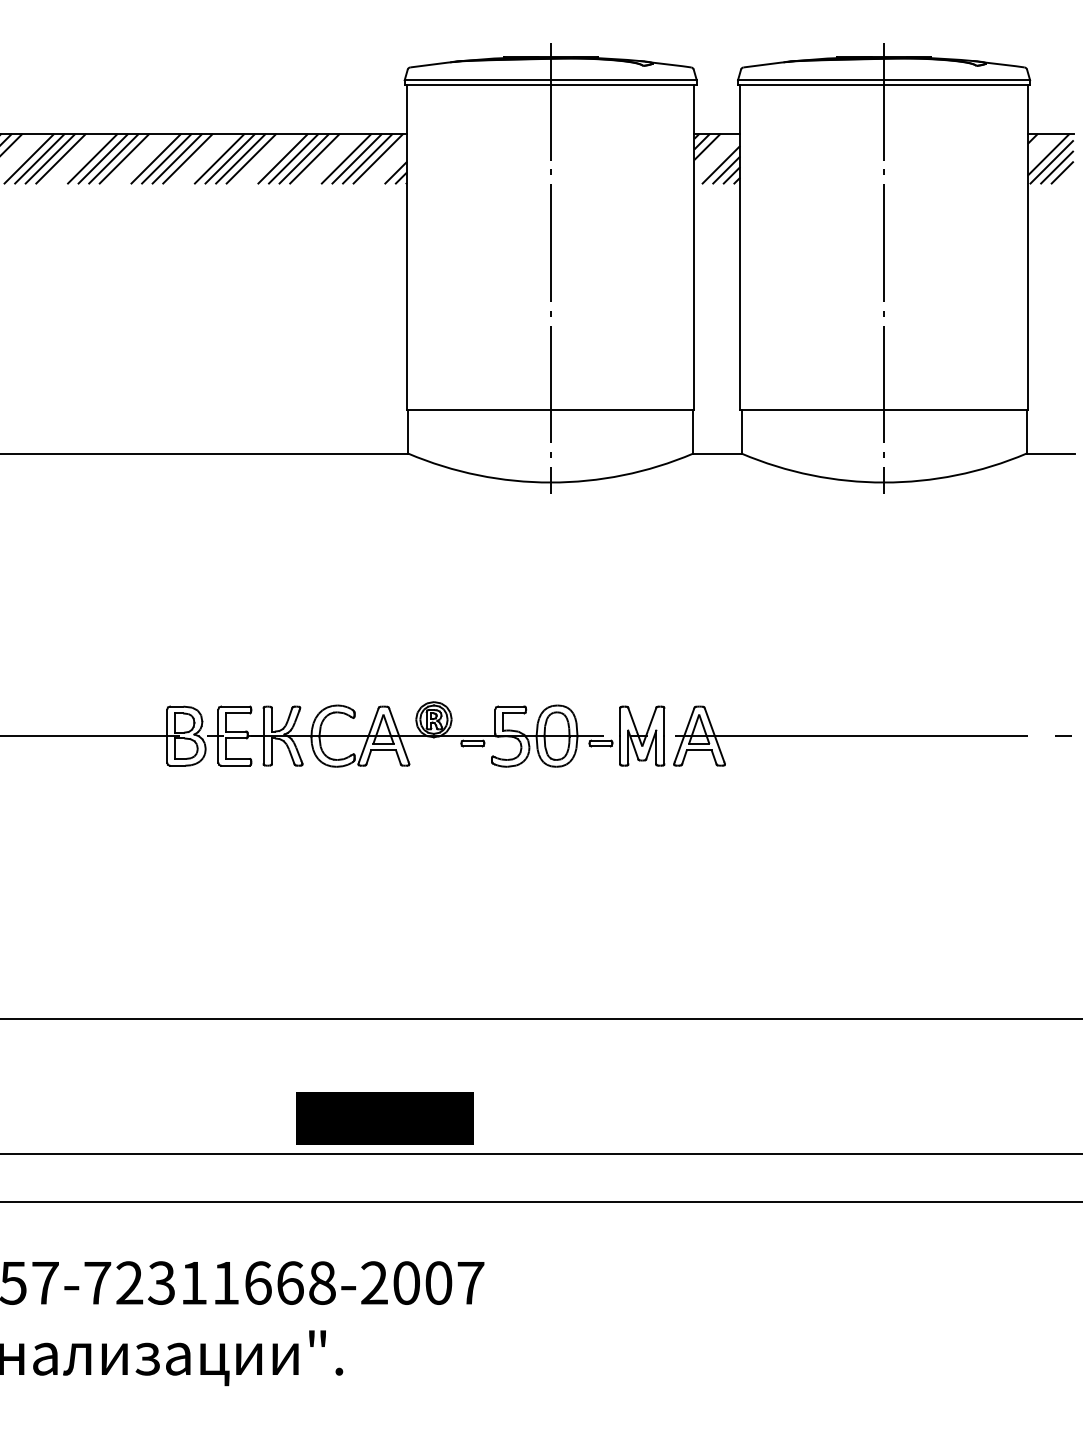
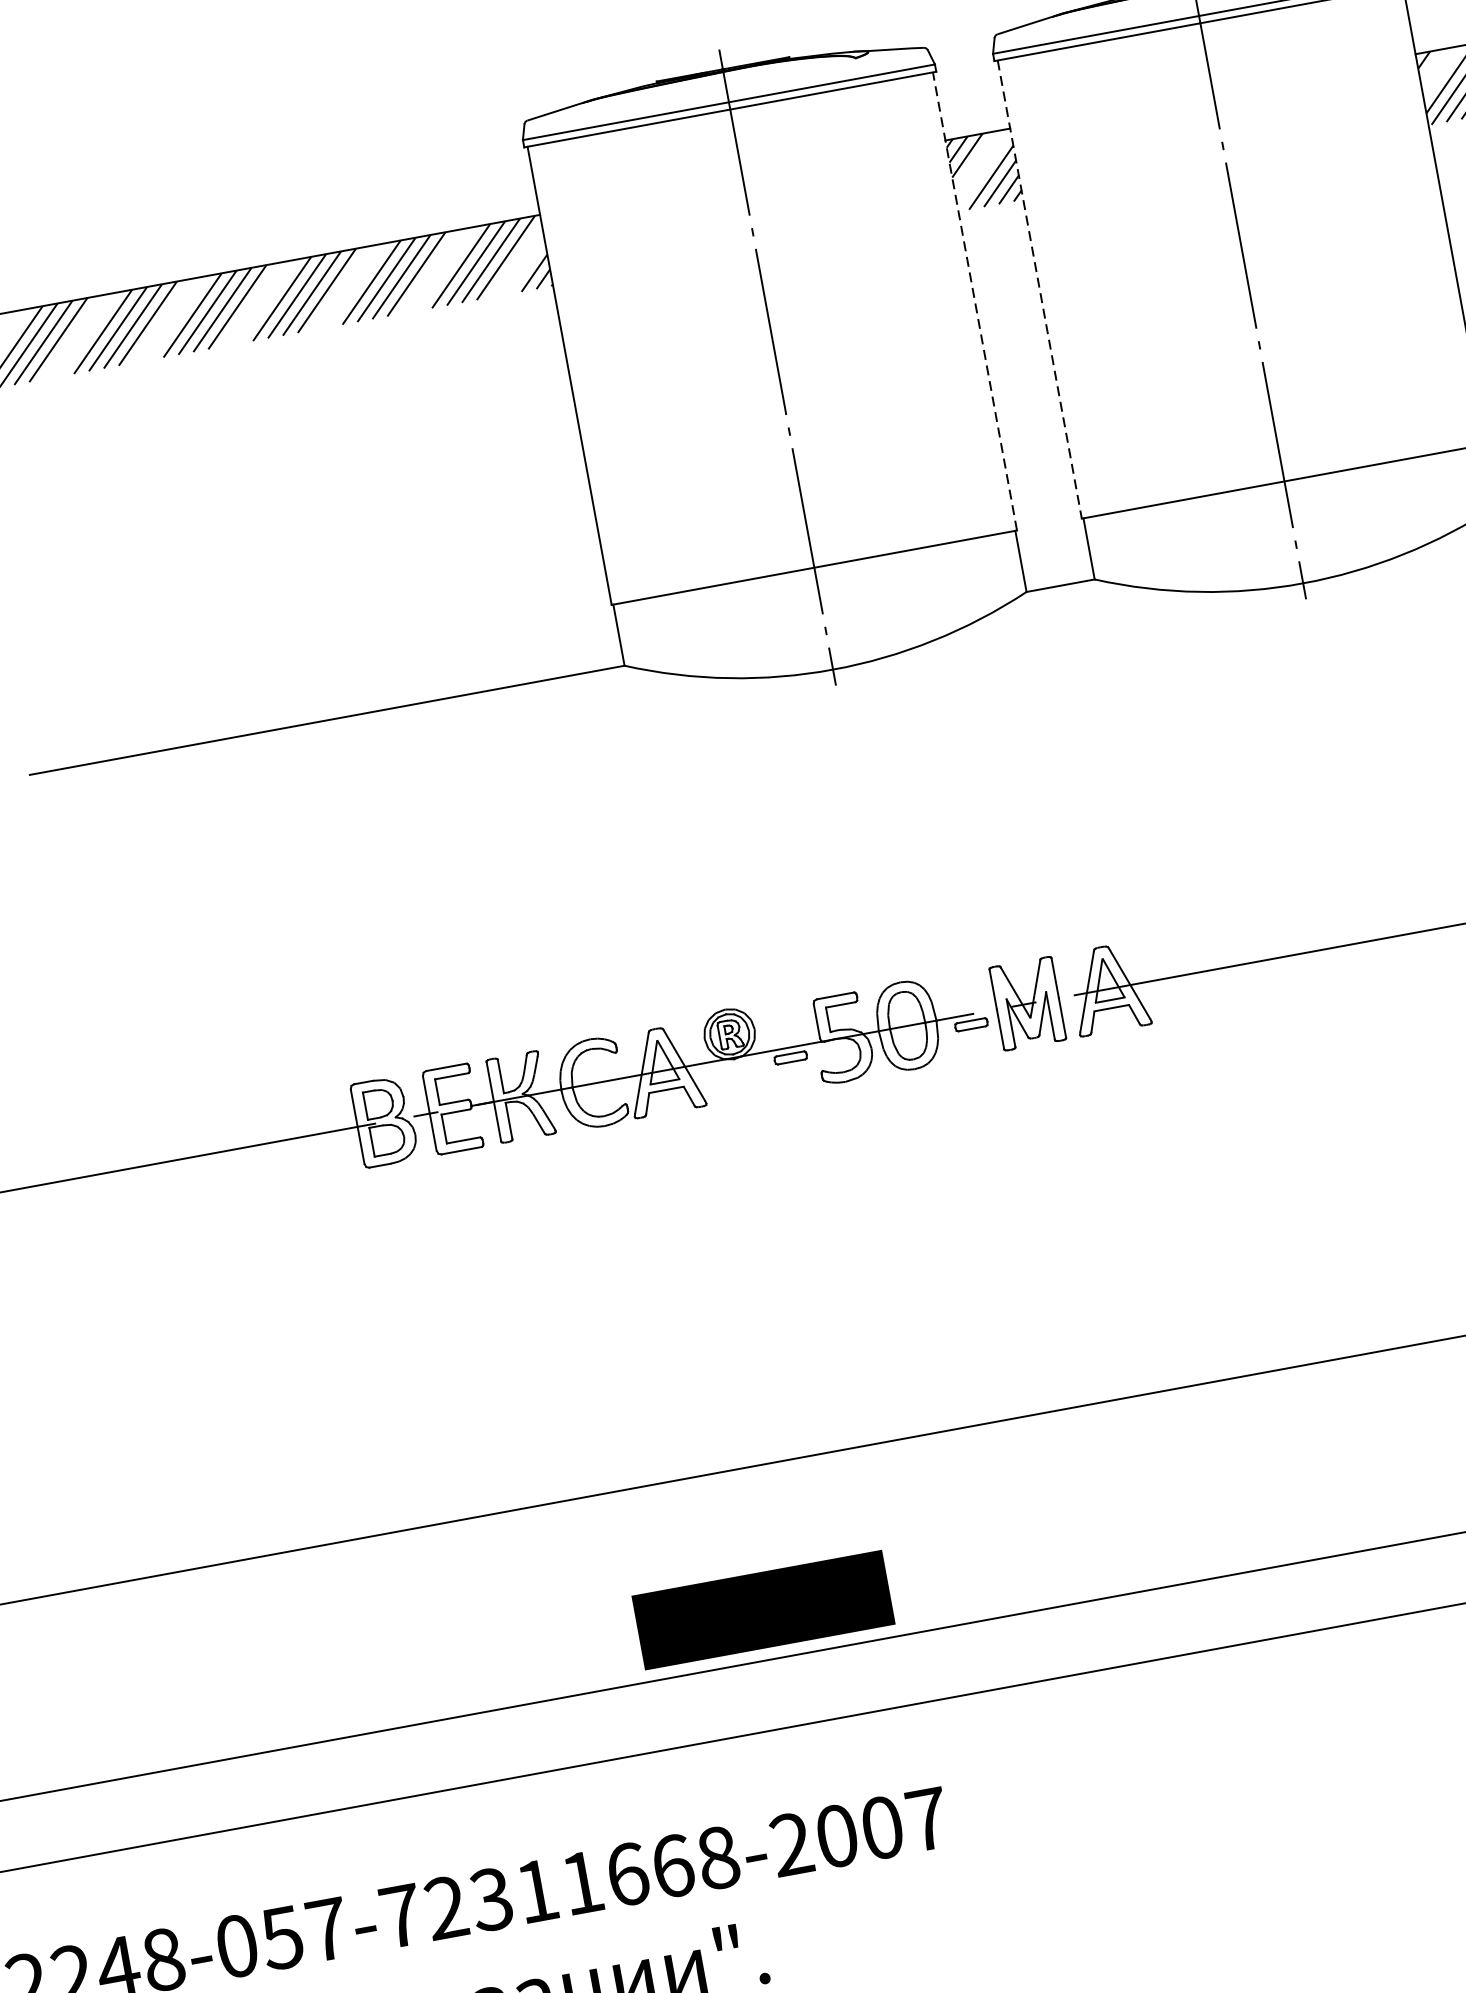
line: (694, 247) -> (974, 300), solid -> dashed
line: (740, 248) -> (1040, 290), solid -> dashed

